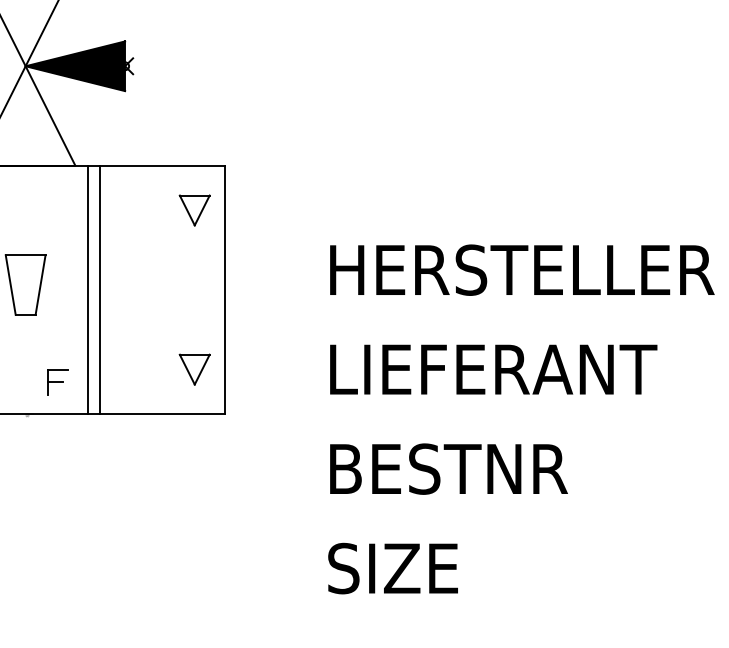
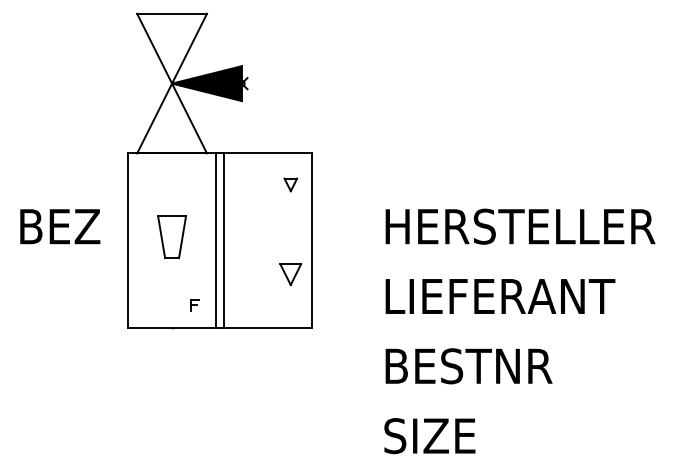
part: (194, 210) -> (290, 184), size x0.6
part: (194, 369) -> (290, 274), moved
part: (57, 382) -> (194, 305), size x0.6

